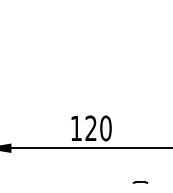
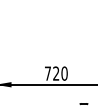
text: (75, 128) -> (47, 73), 120 -> 720

